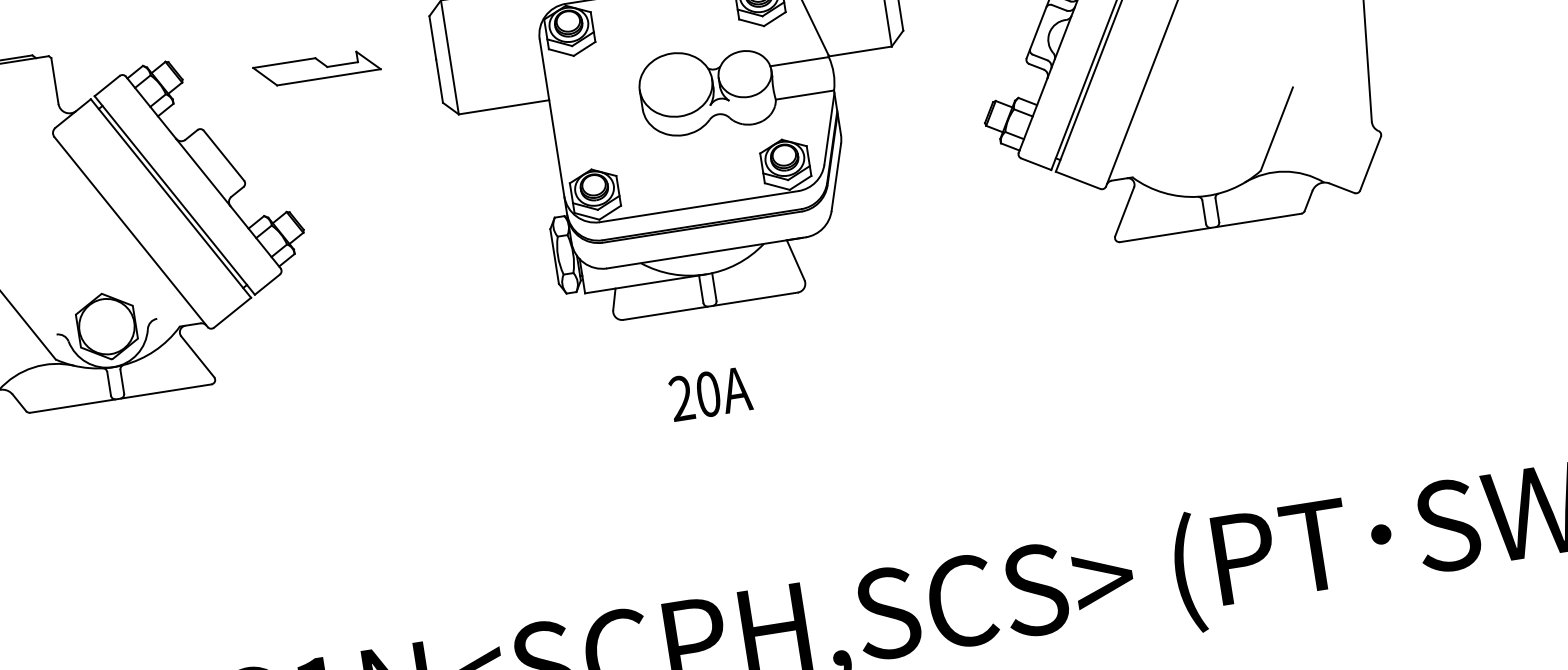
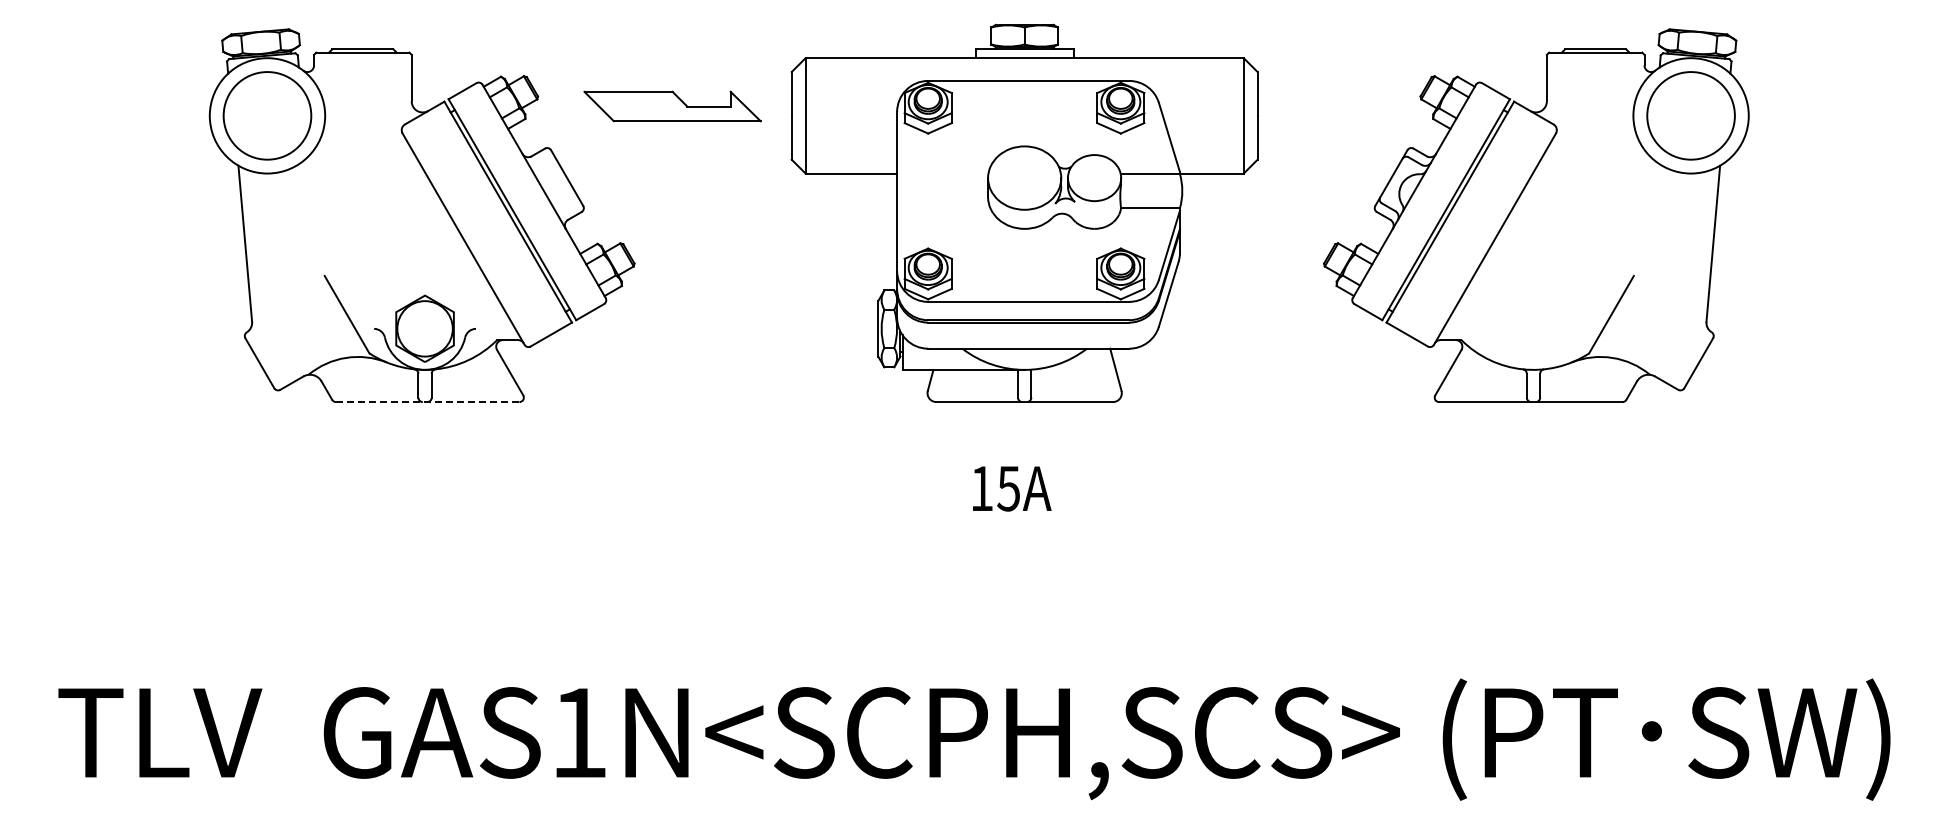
part: (316, 67) -> (672, 105), size x1.4
text: (695, 396) -> (995, 488), 20A -> 15A
line: (120, 399) -> (427, 402), solid -> dashed

